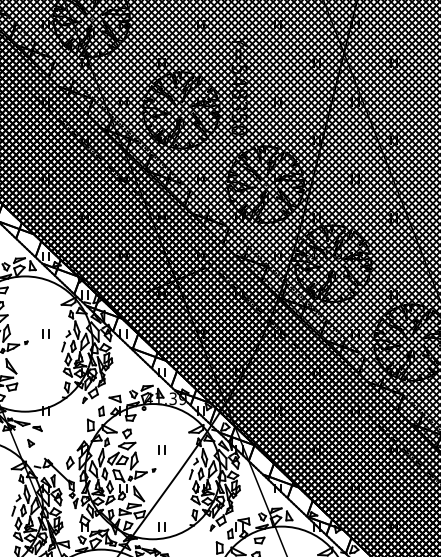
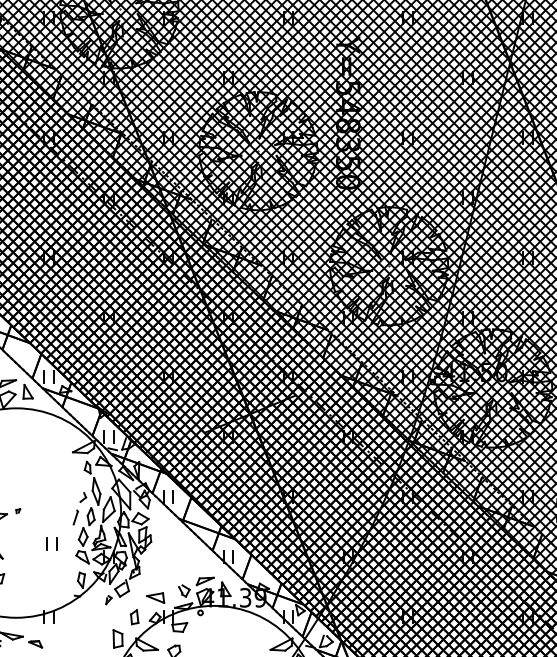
part: (45, 333) -> (50, 543), moved

